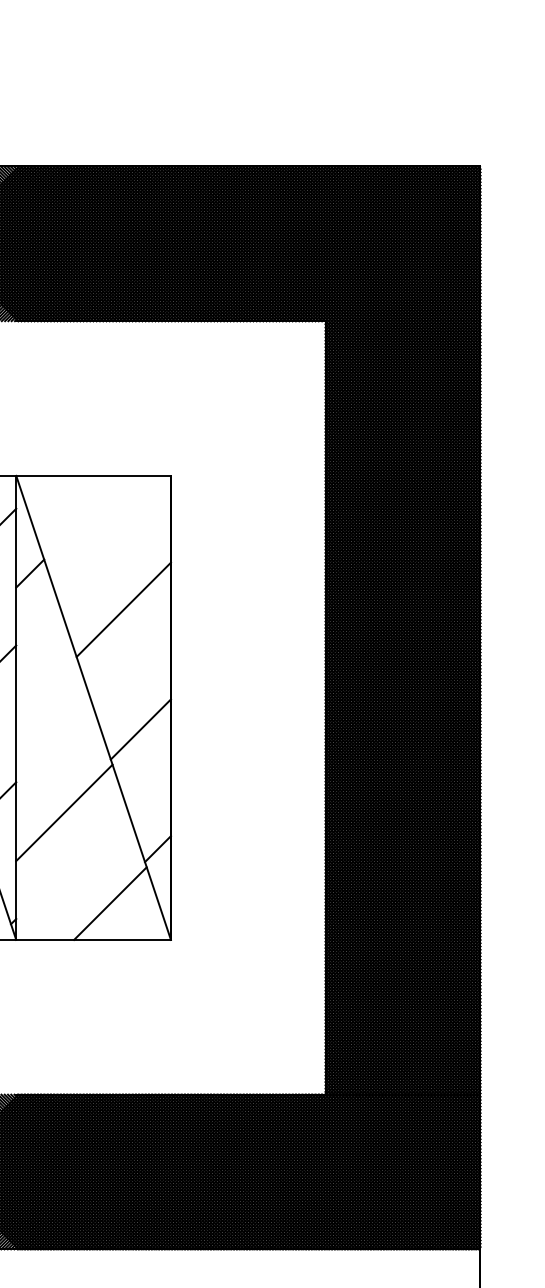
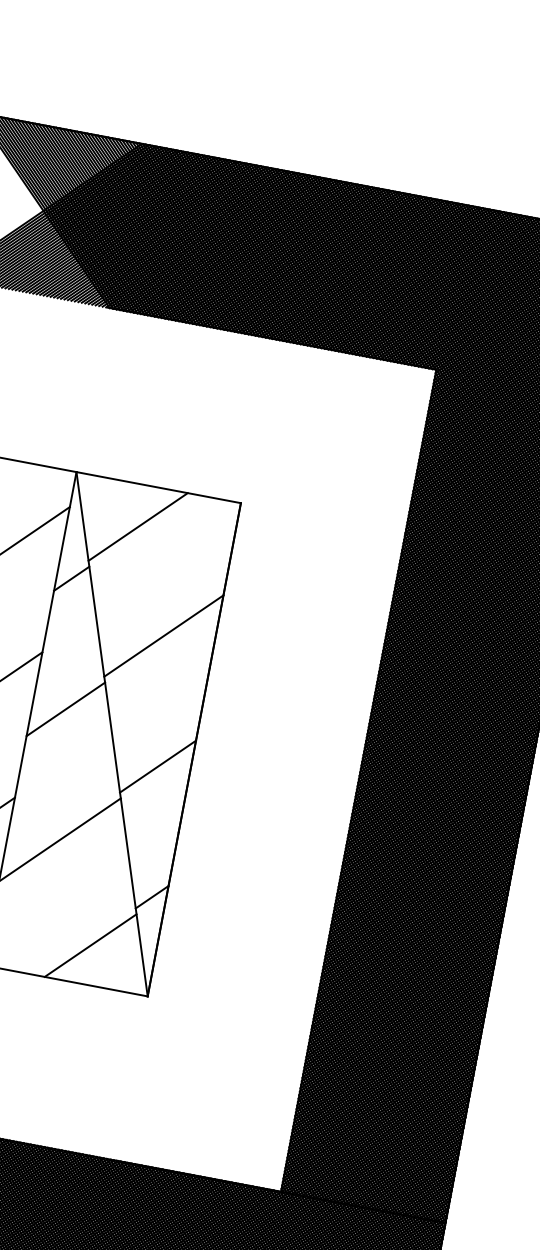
line: (81, 514) -> (138, 526), added
line: (47, 693) -> (65, 709), added

